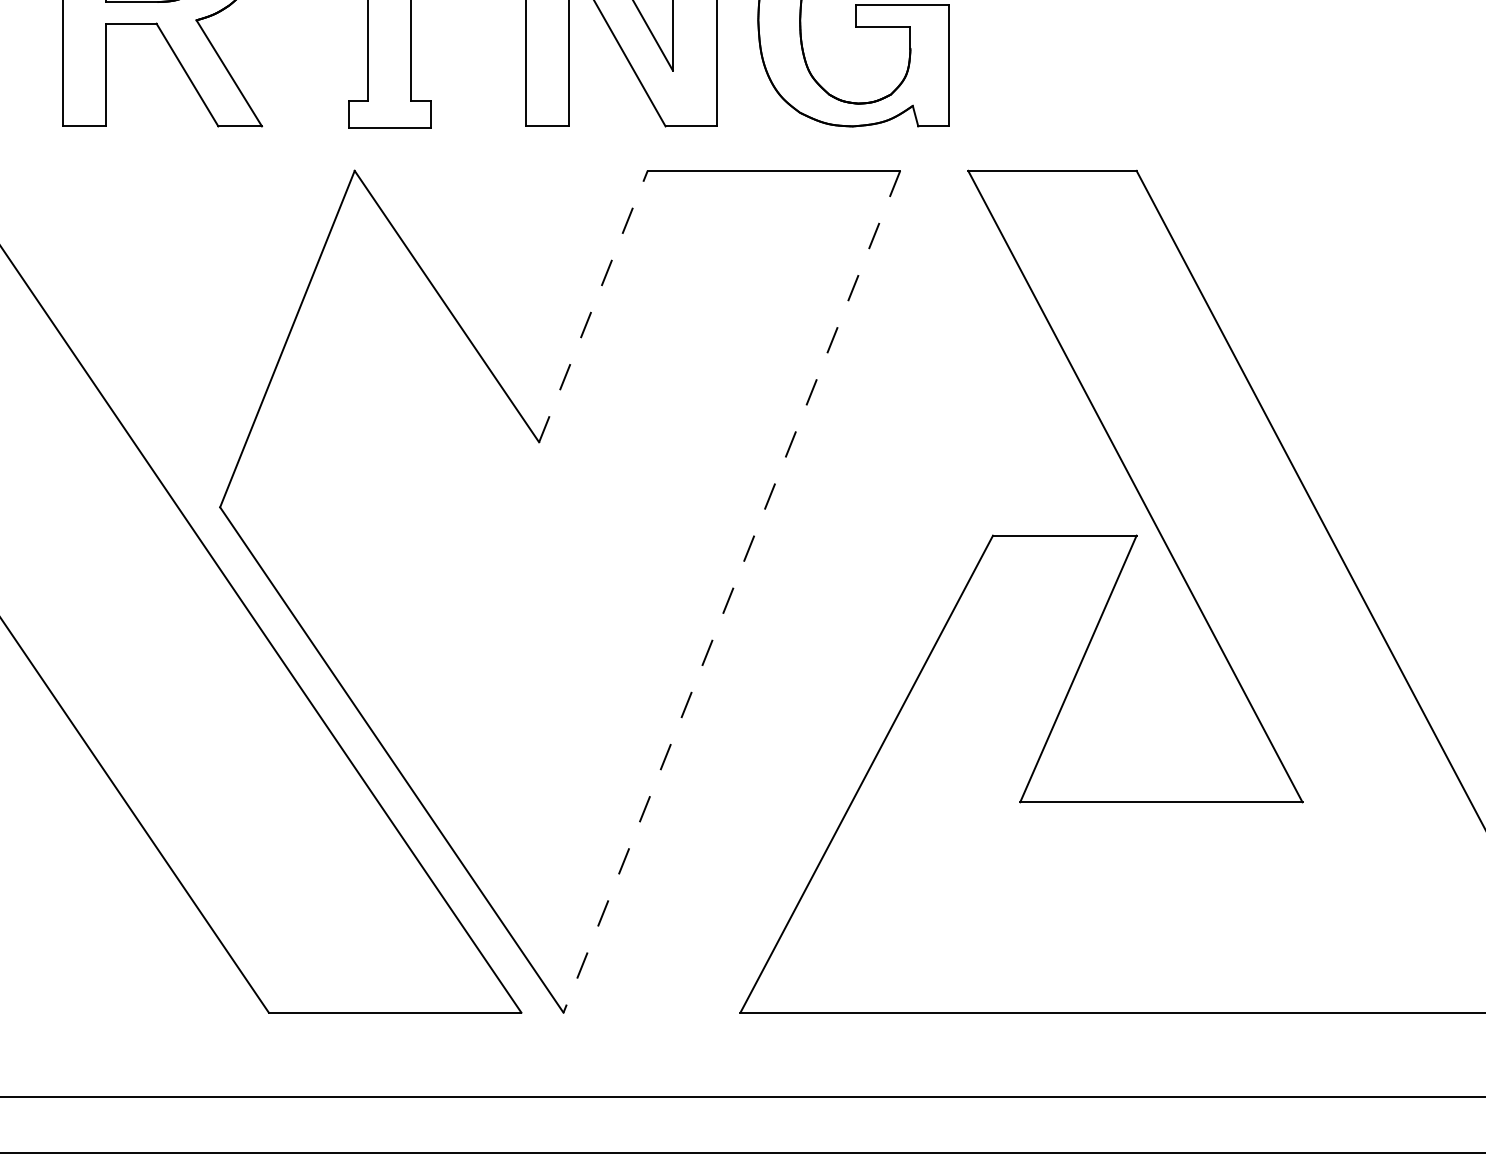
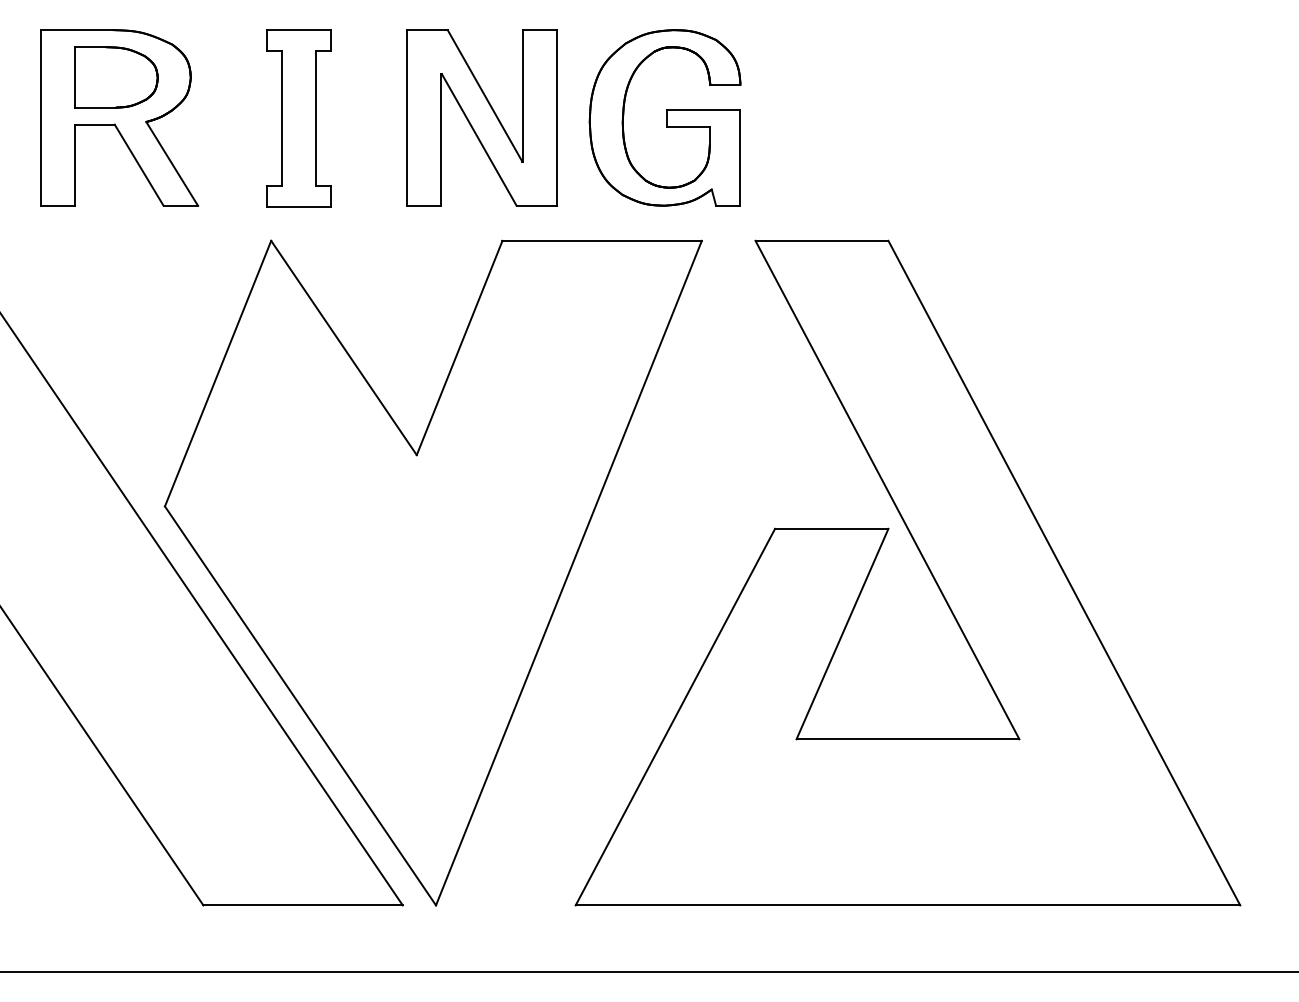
line: (593, 305) -> (459, 347), dashed -> solid
line: (731, 592) -> (568, 573), dashed -> solid

